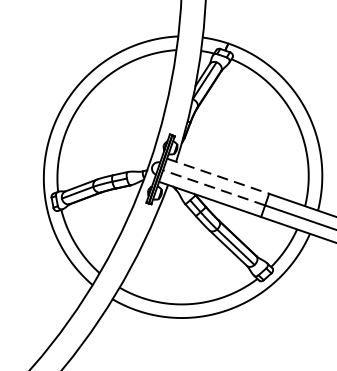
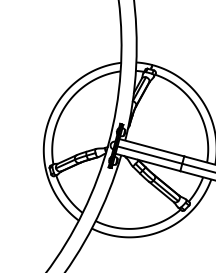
line: (217, 175) -> (151, 147), dashed -> solid
line: (213, 188) -> (149, 155), dashed -> solid

